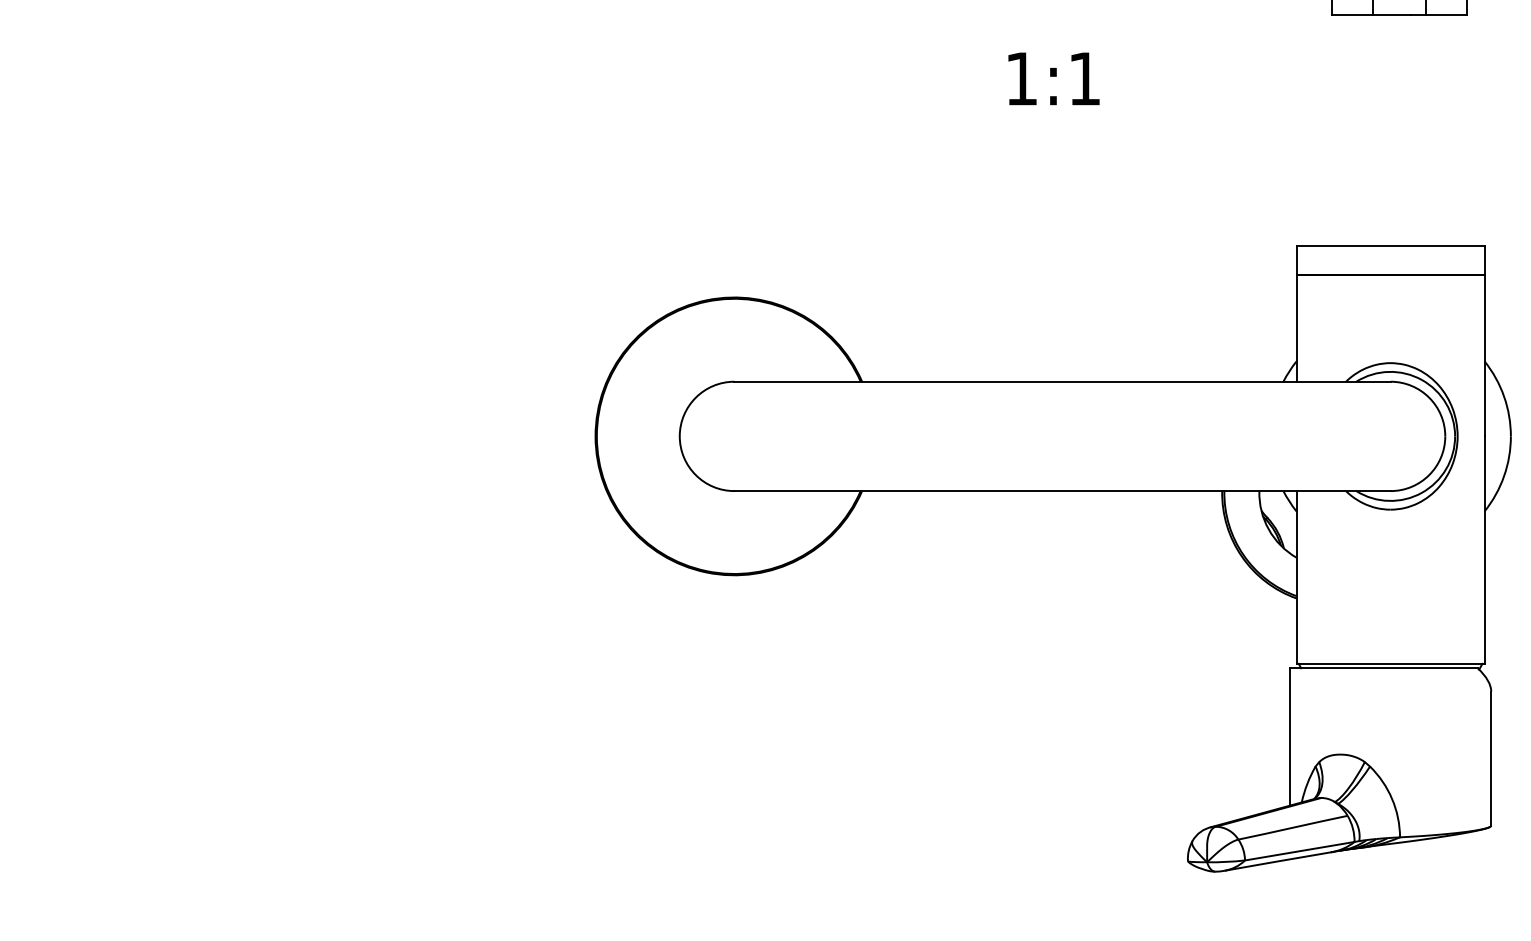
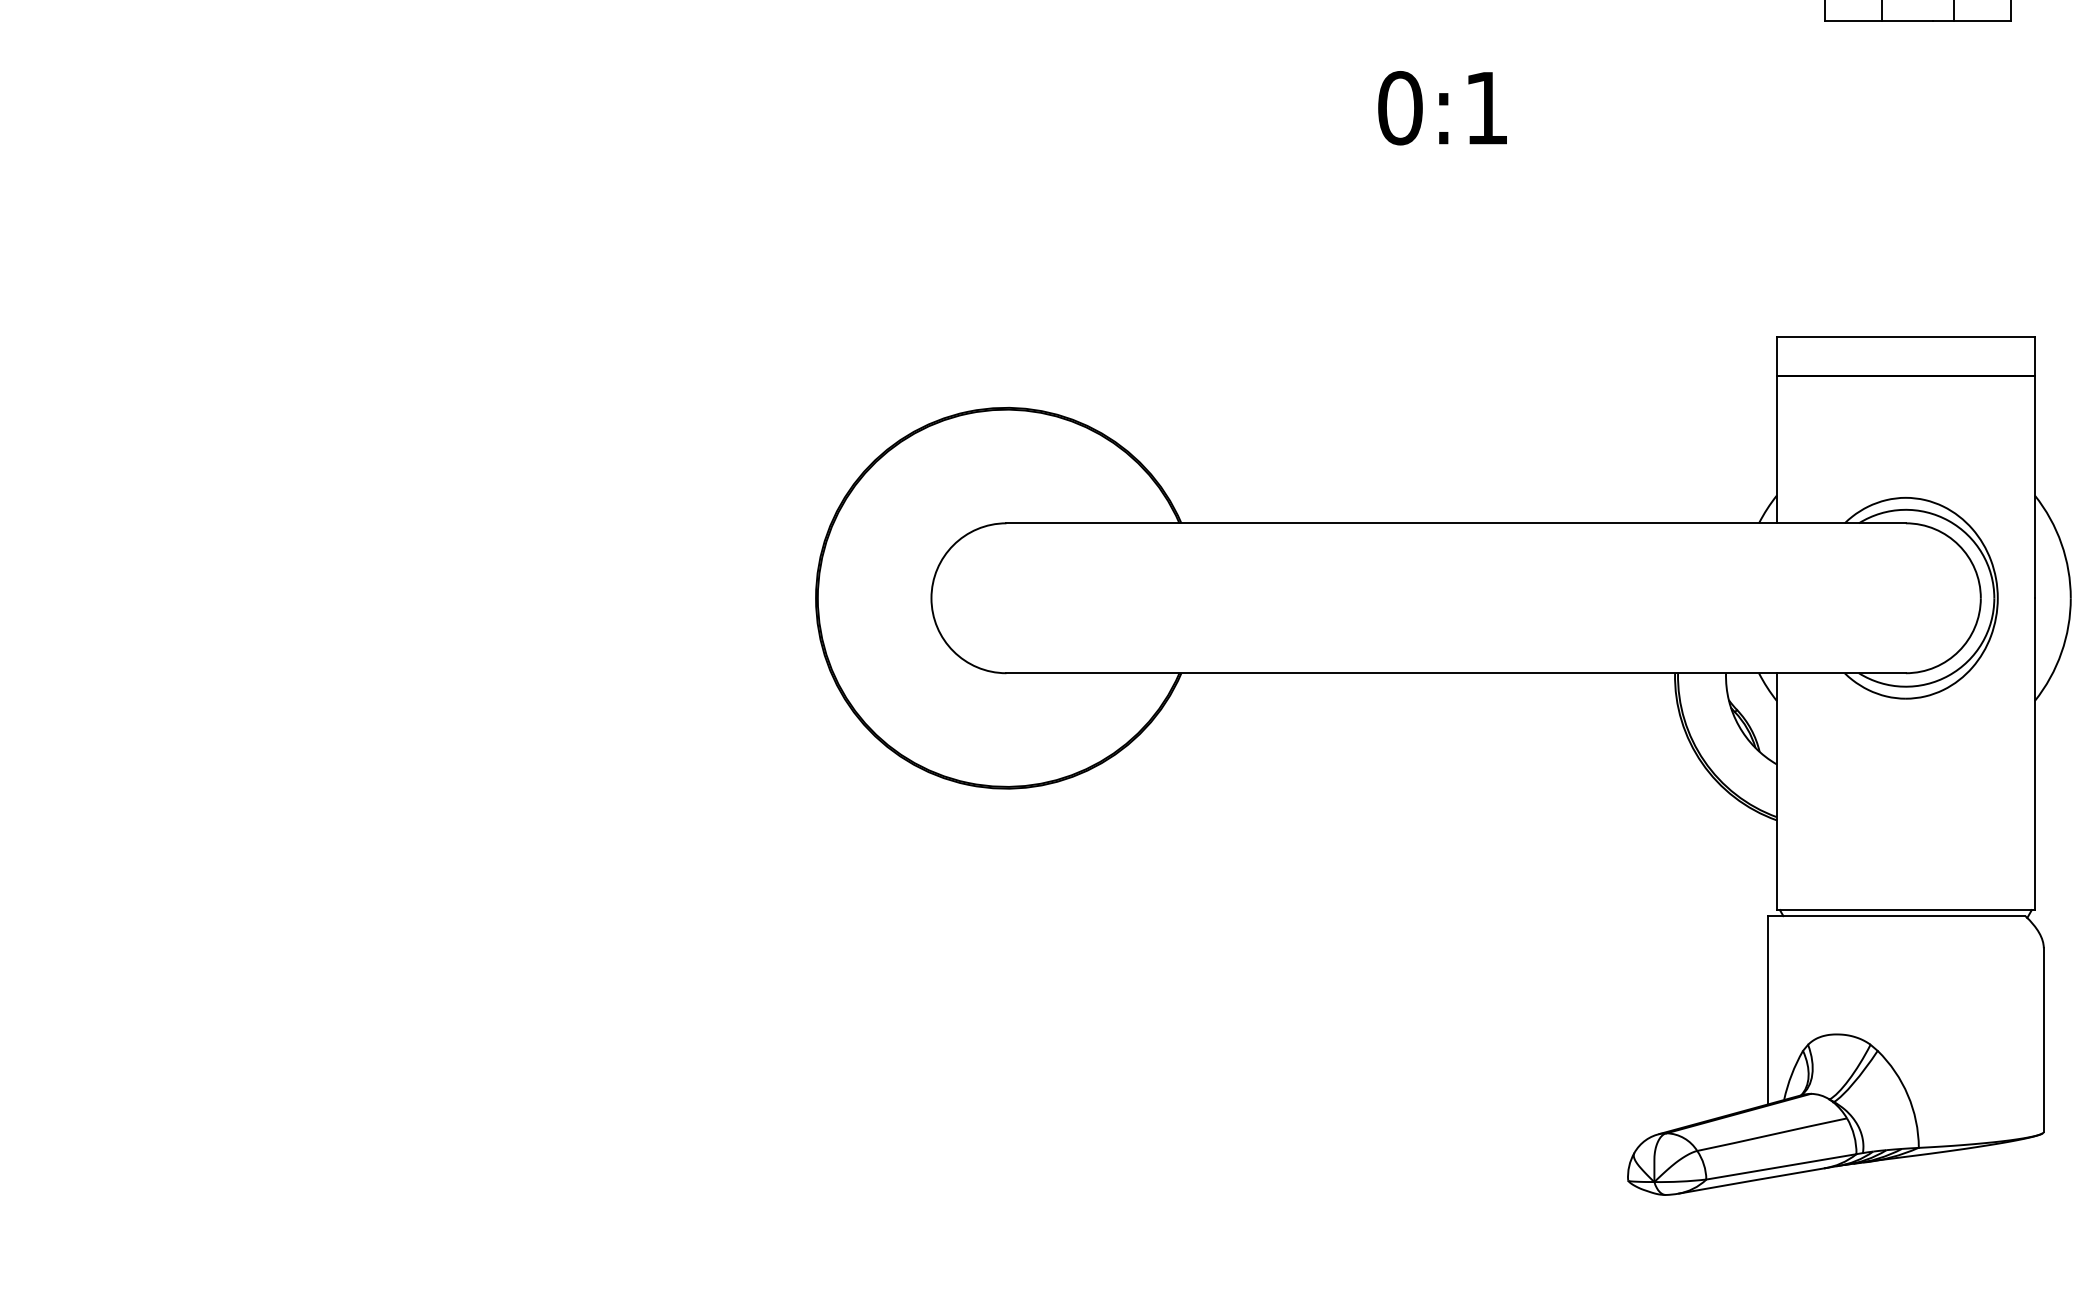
text: (1021, 79) -> (1400, 108), 1:1 -> 0:1

